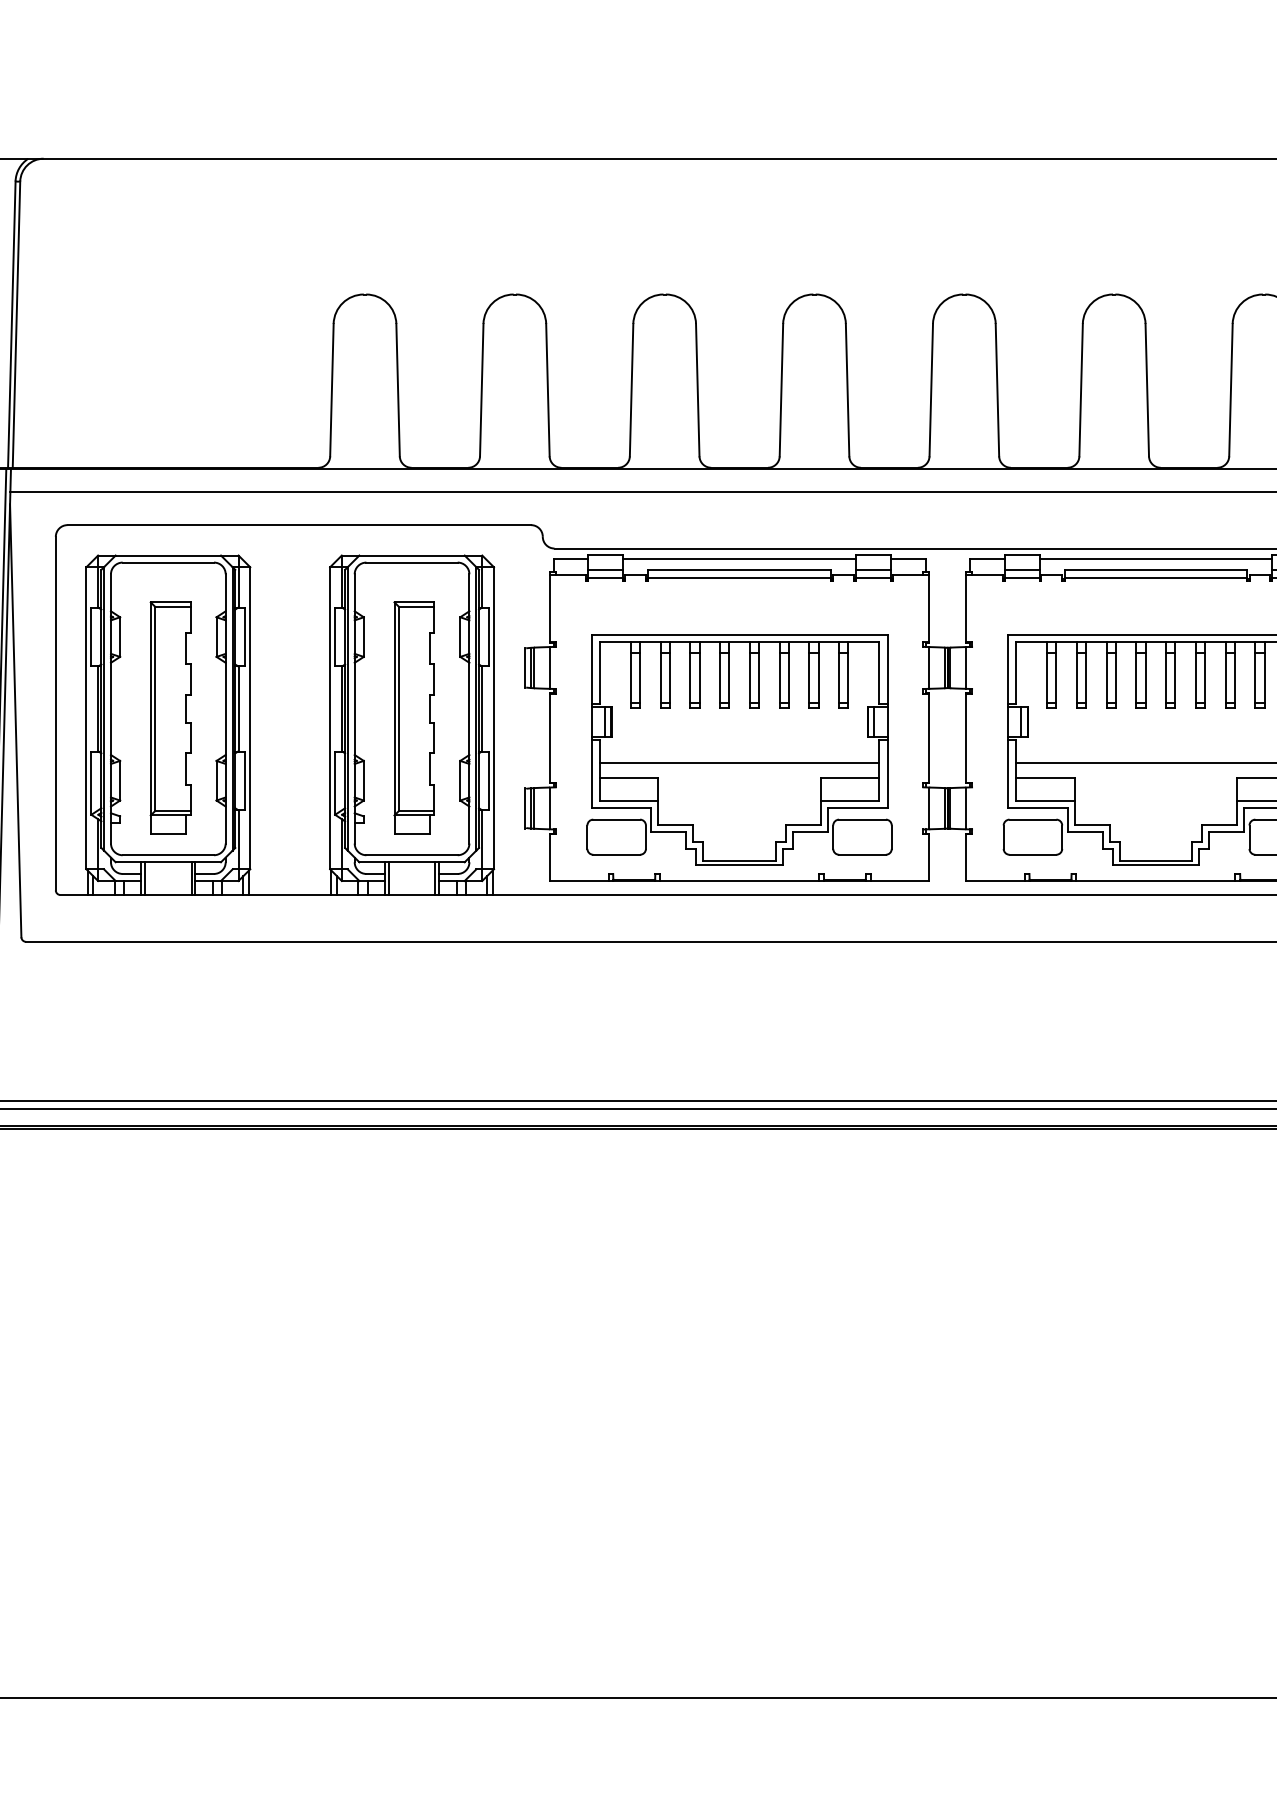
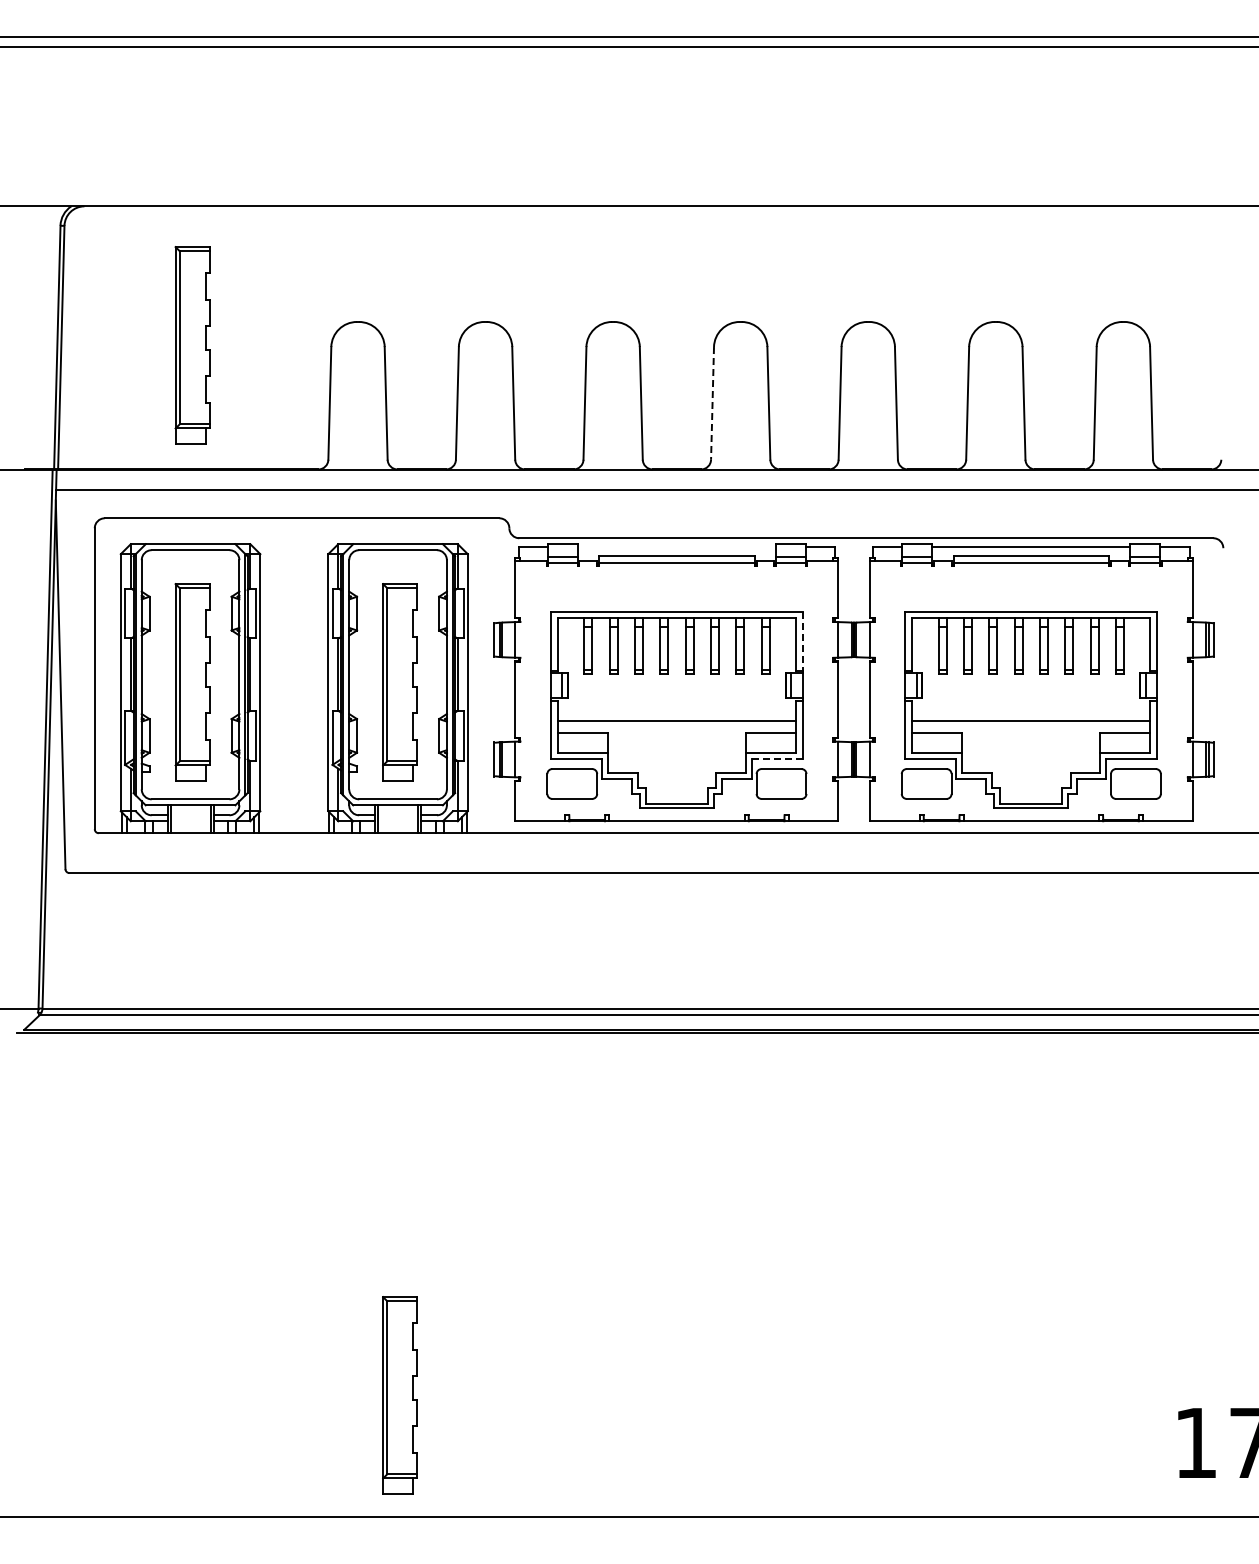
part: (170, 322) -> (192, 345), added
line: (781, 390) -> (712, 403), solid -> dashed
line: (739, 559) -> (676, 547), removed
line: (887, 672) -> (802, 643), solid -> dashed
line: (856, 808) -> (776, 759), solid -> dashed
part: (413, 1555) -> (399, 1395), added

